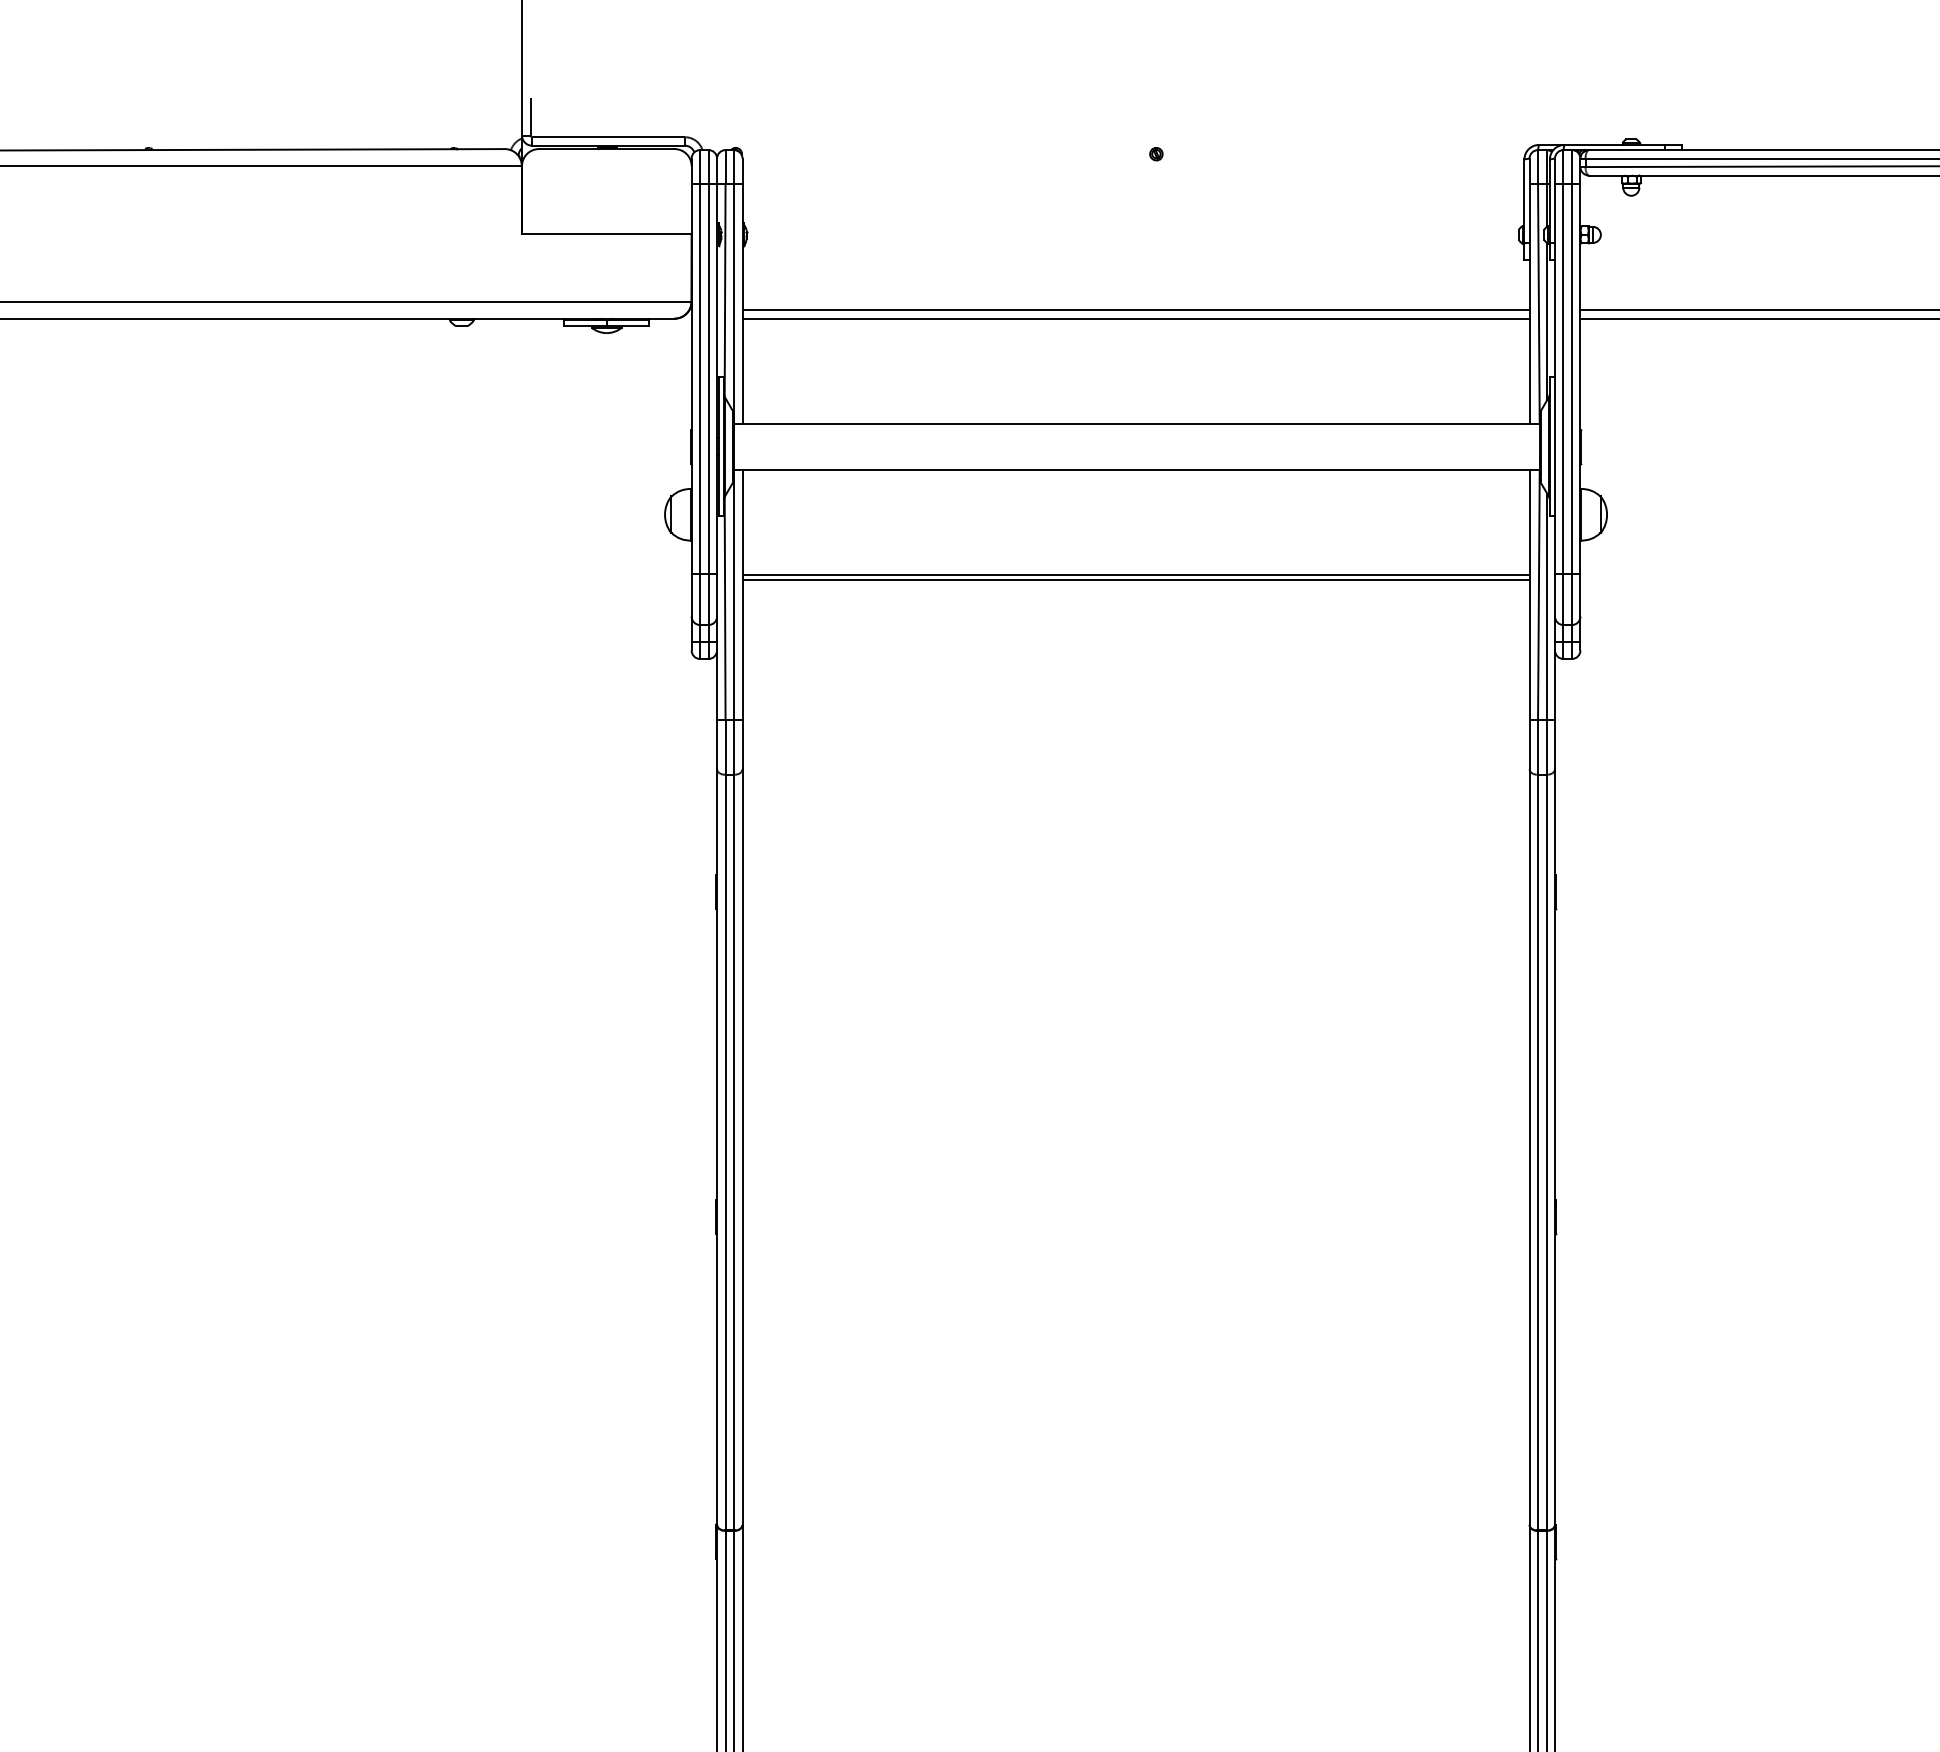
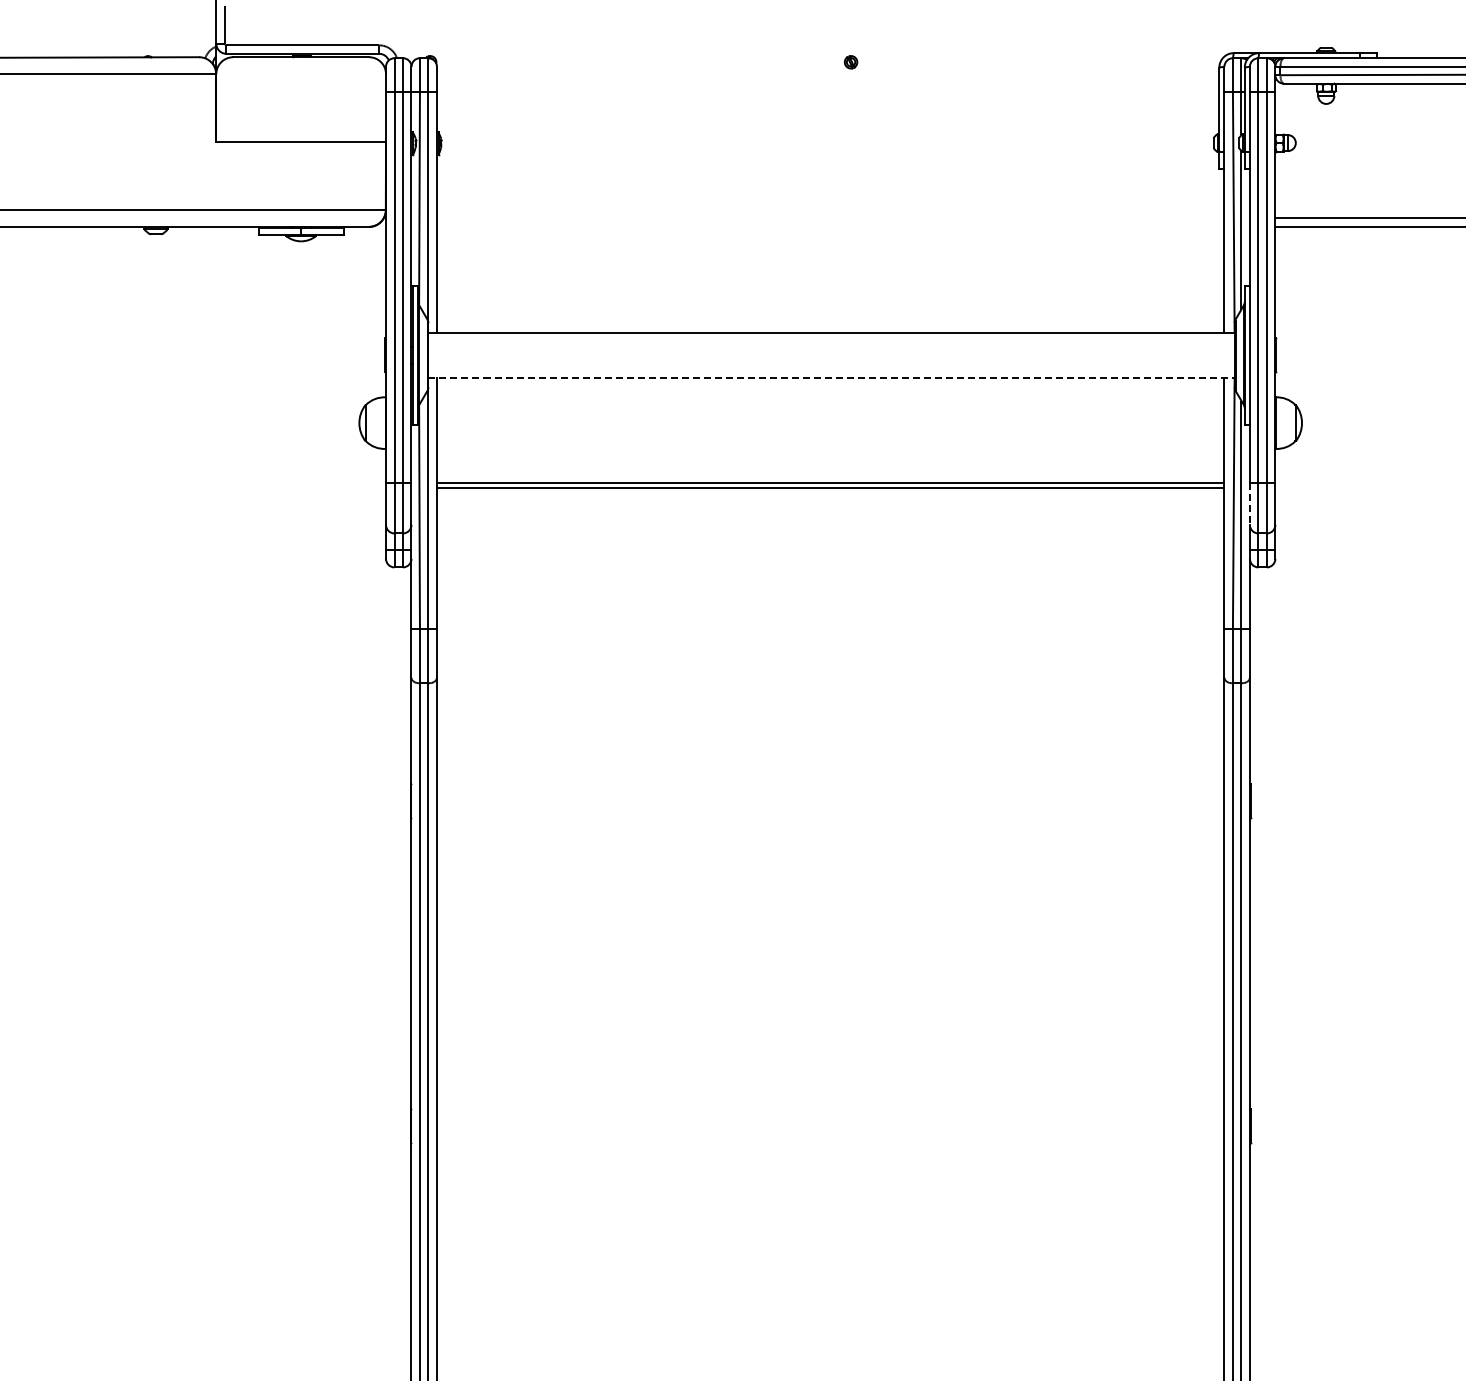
line: (1135, 310) -> (830, 218), removed
line: (1135, 318) -> (830, 226), removed
line: (1136, 469) -> (831, 377), solid -> dashed
line: (1555, 595) -> (1250, 503), solid -> dashed

